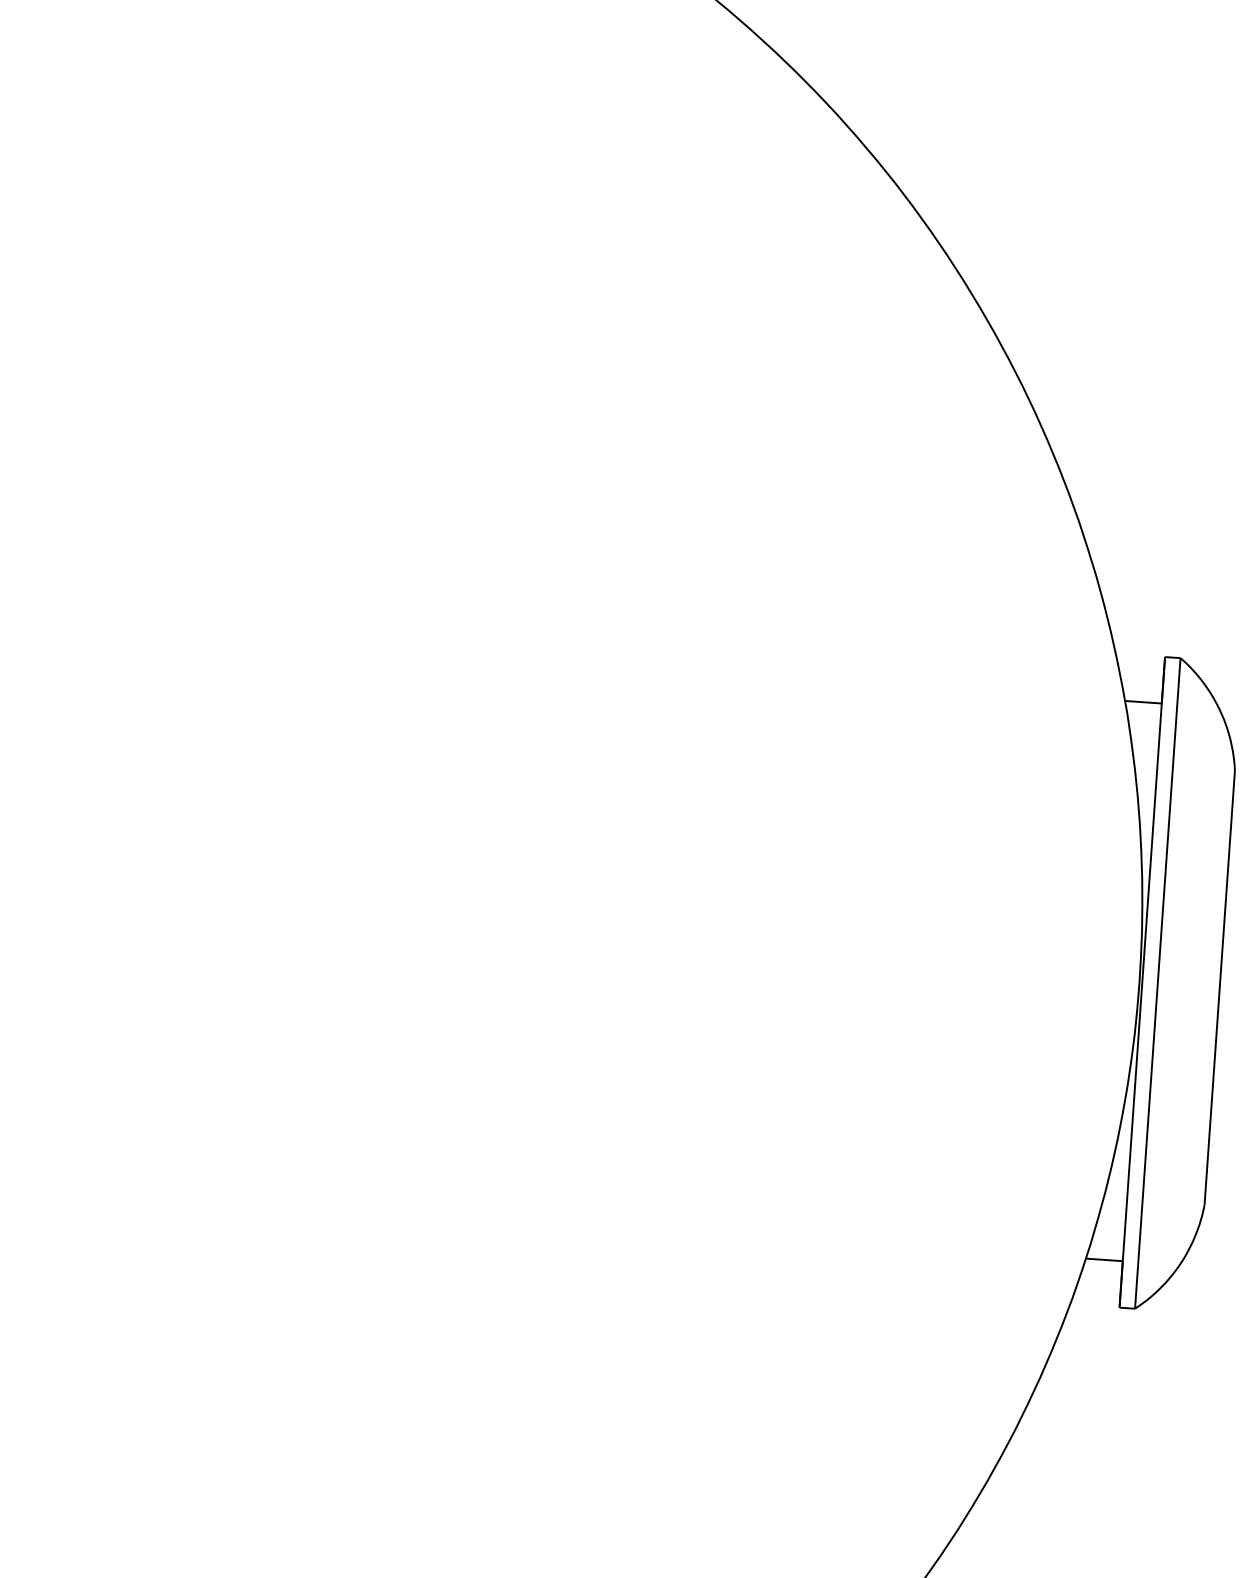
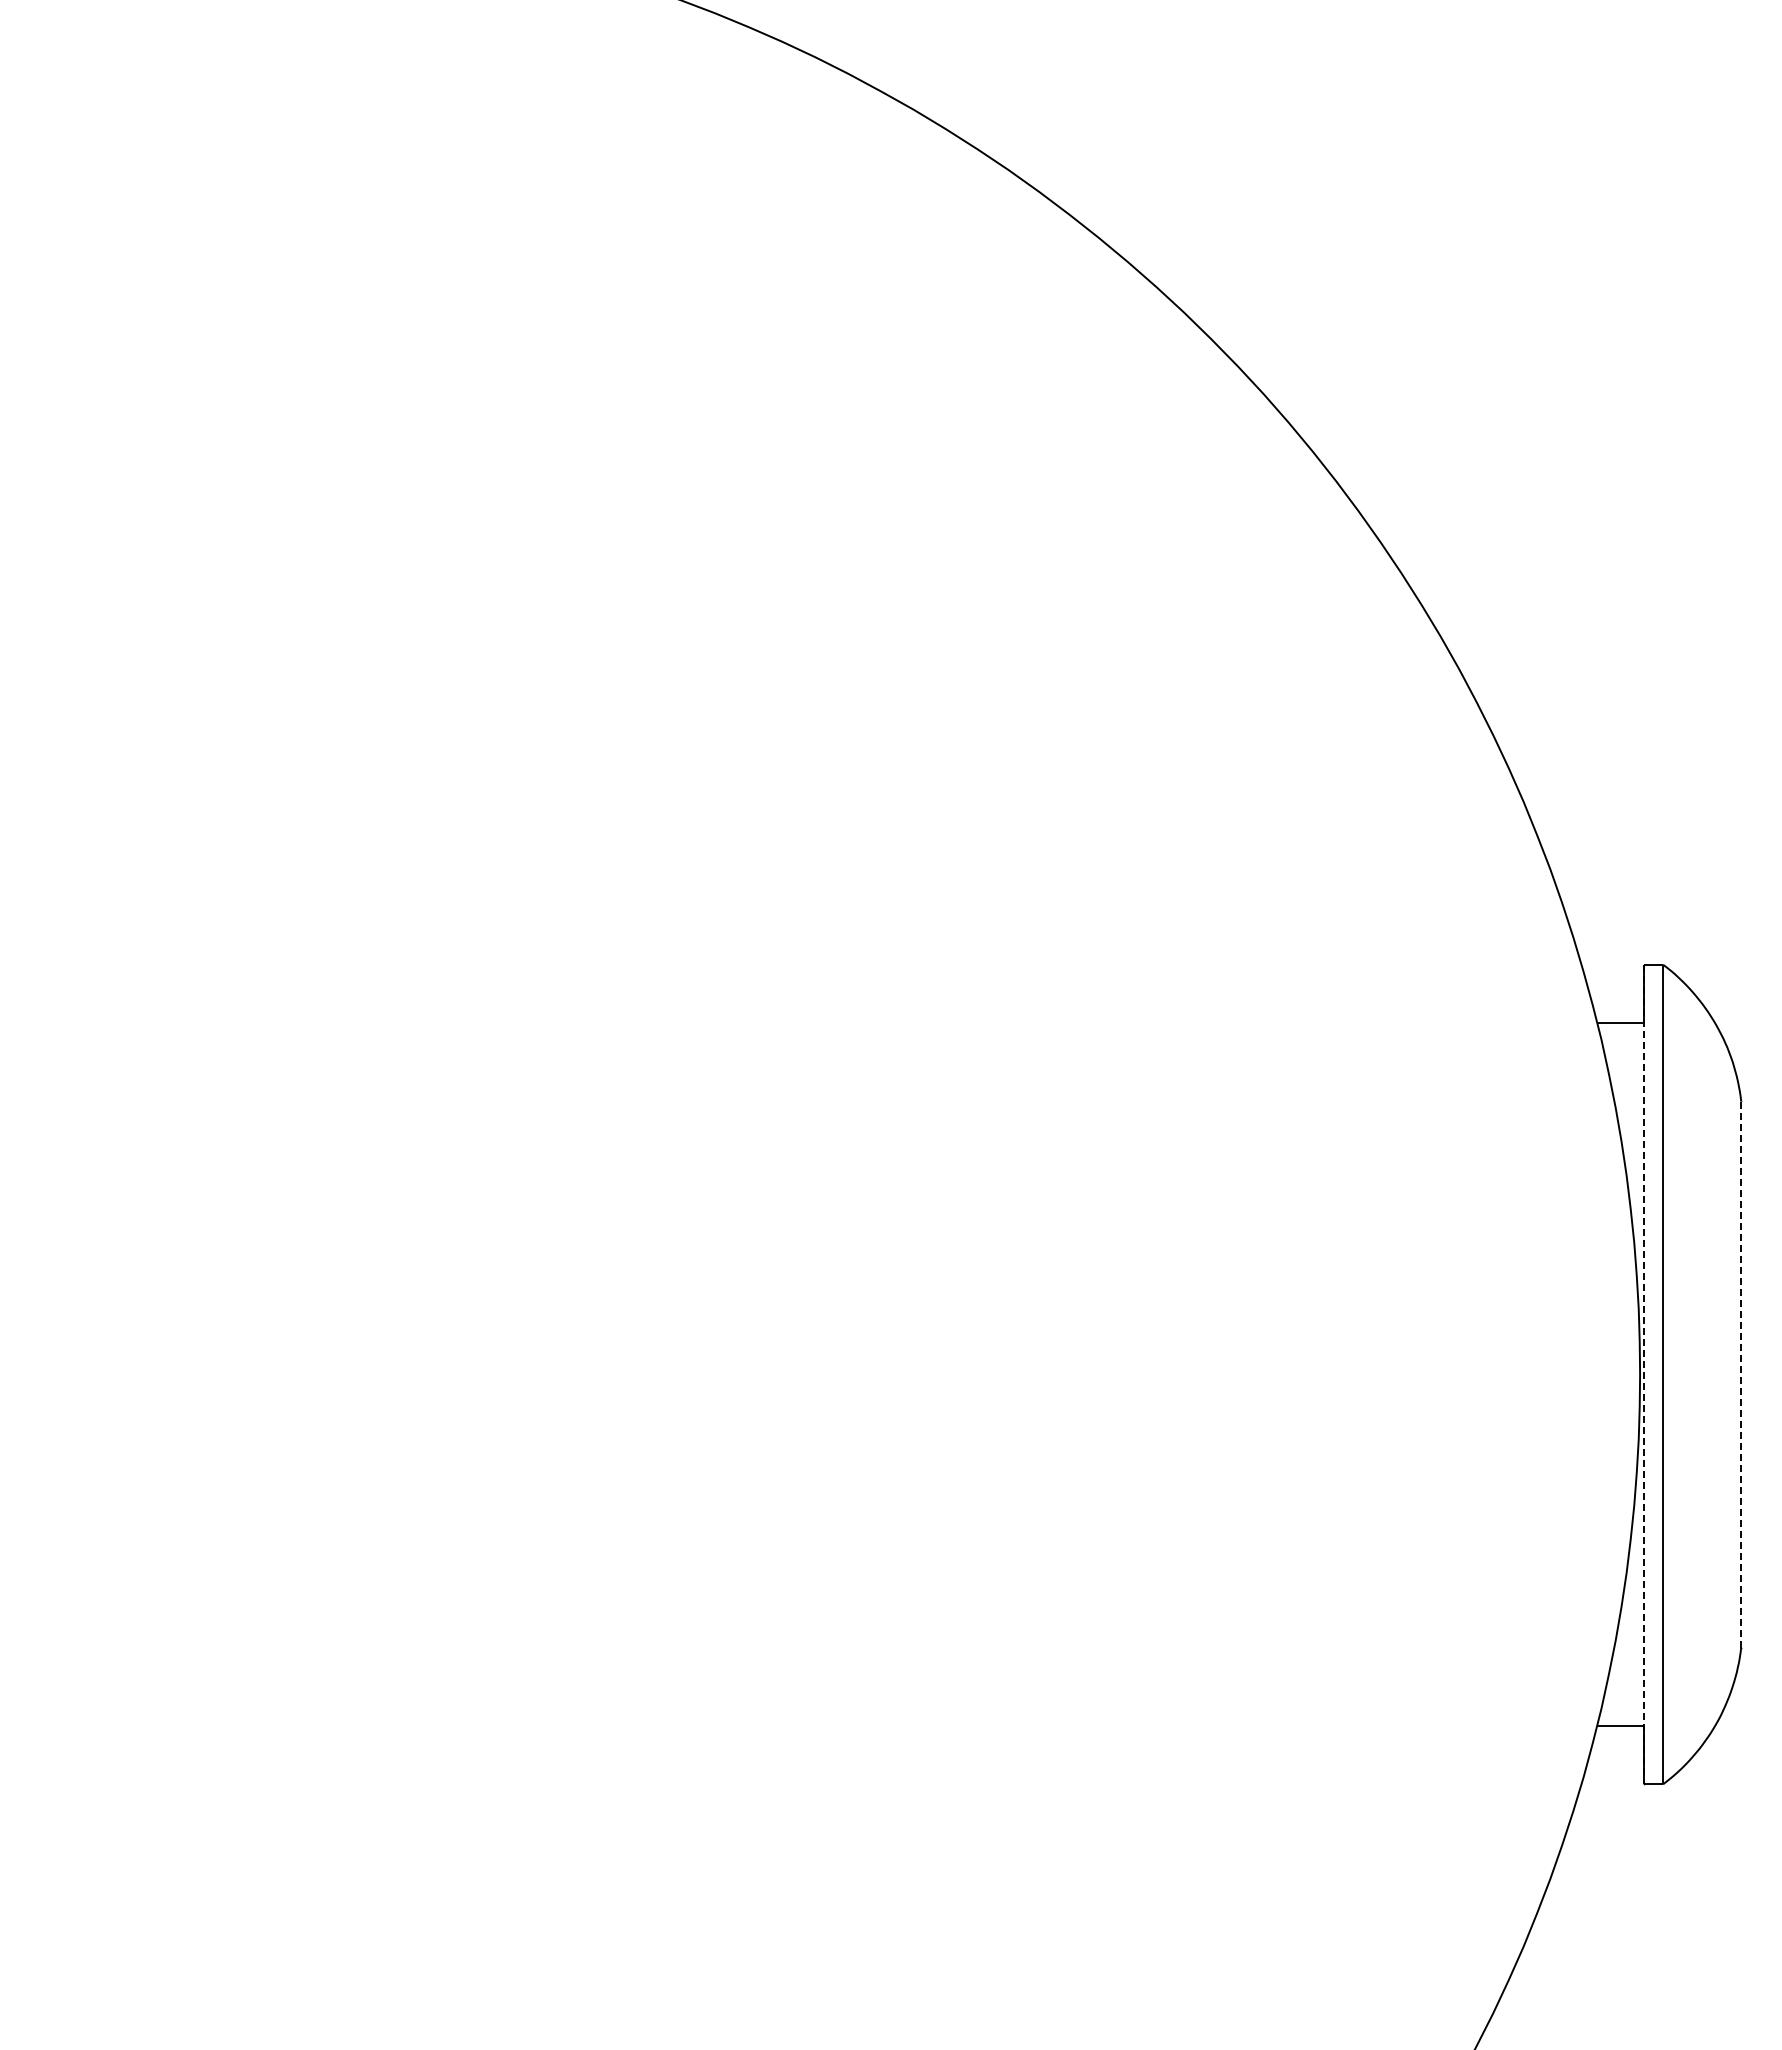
line: (1142, 982) -> (1643, 1374), solid -> dashed
line: (1220, 987) -> (1741, 1374), solid -> dashed

